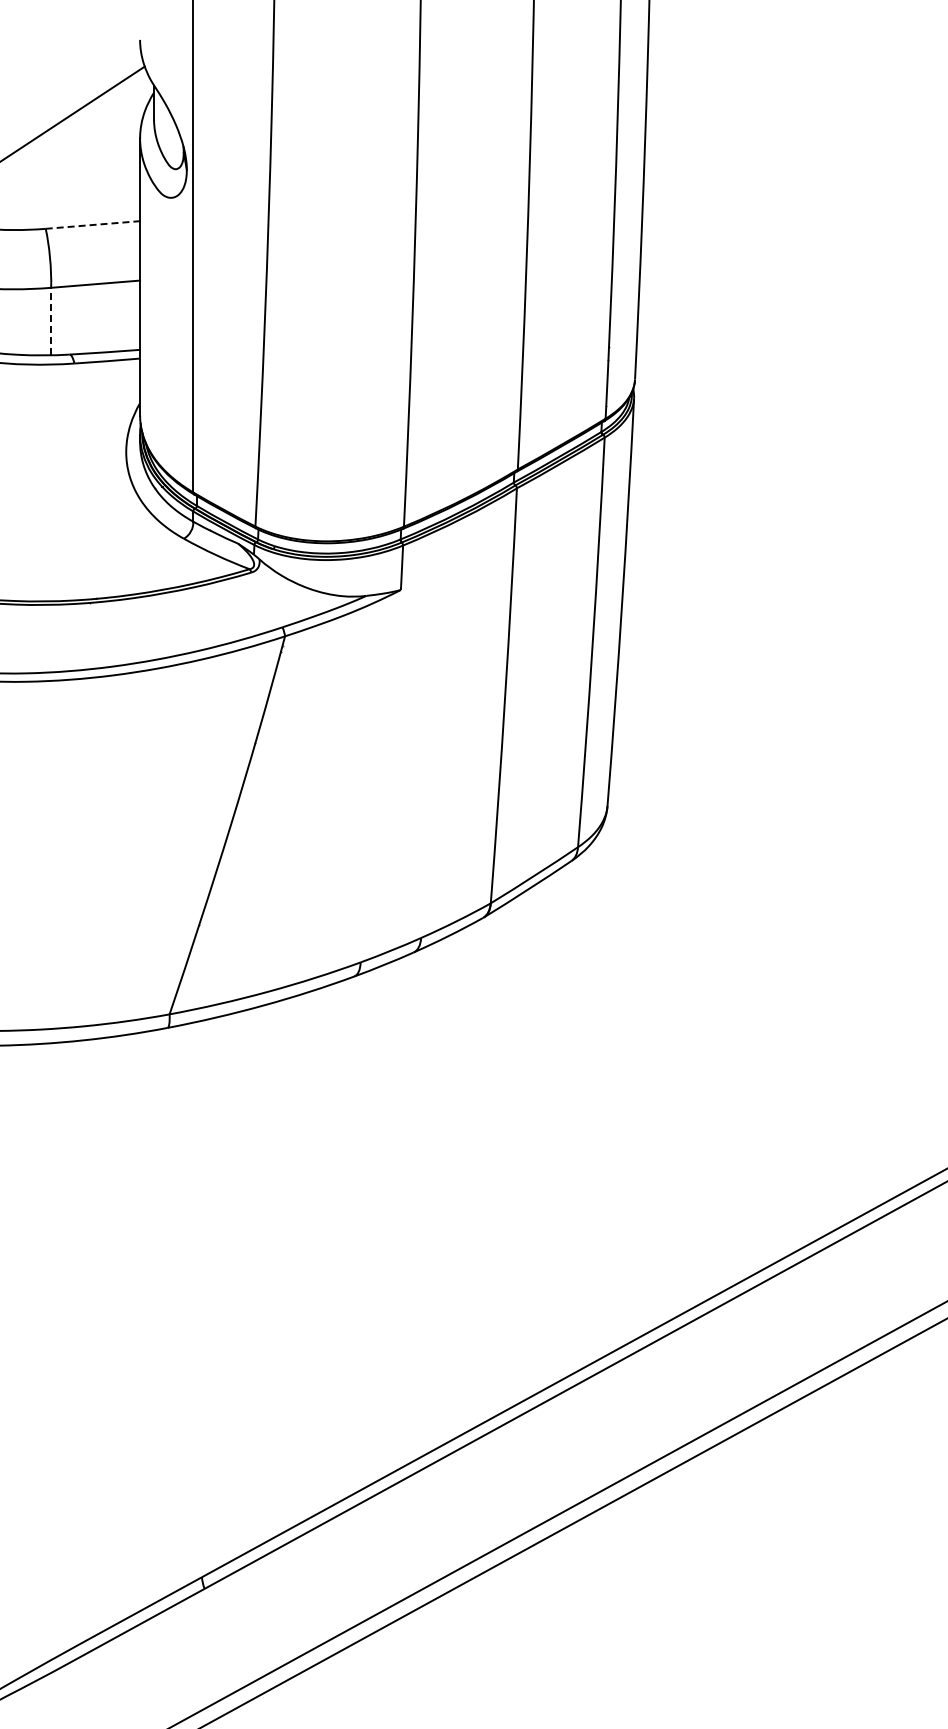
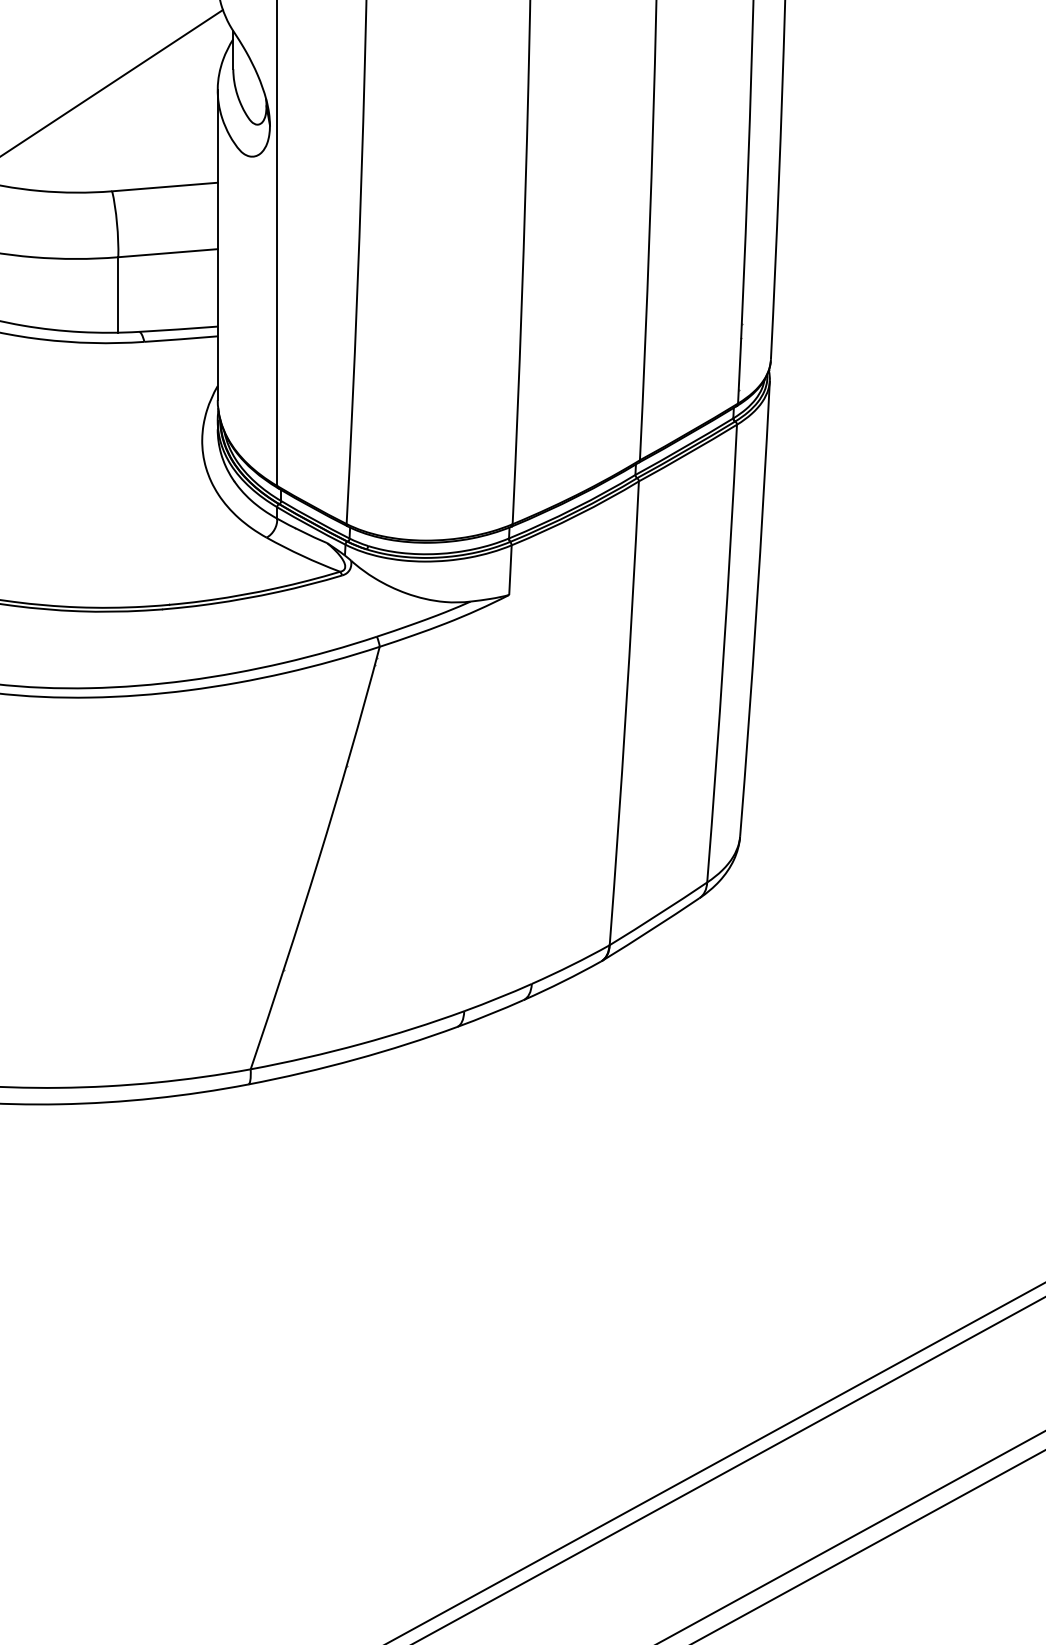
line: (93, 224) -> (165, 186), dashed -> solid
line: (51, 321) -> (118, 294), dashed -> solid

